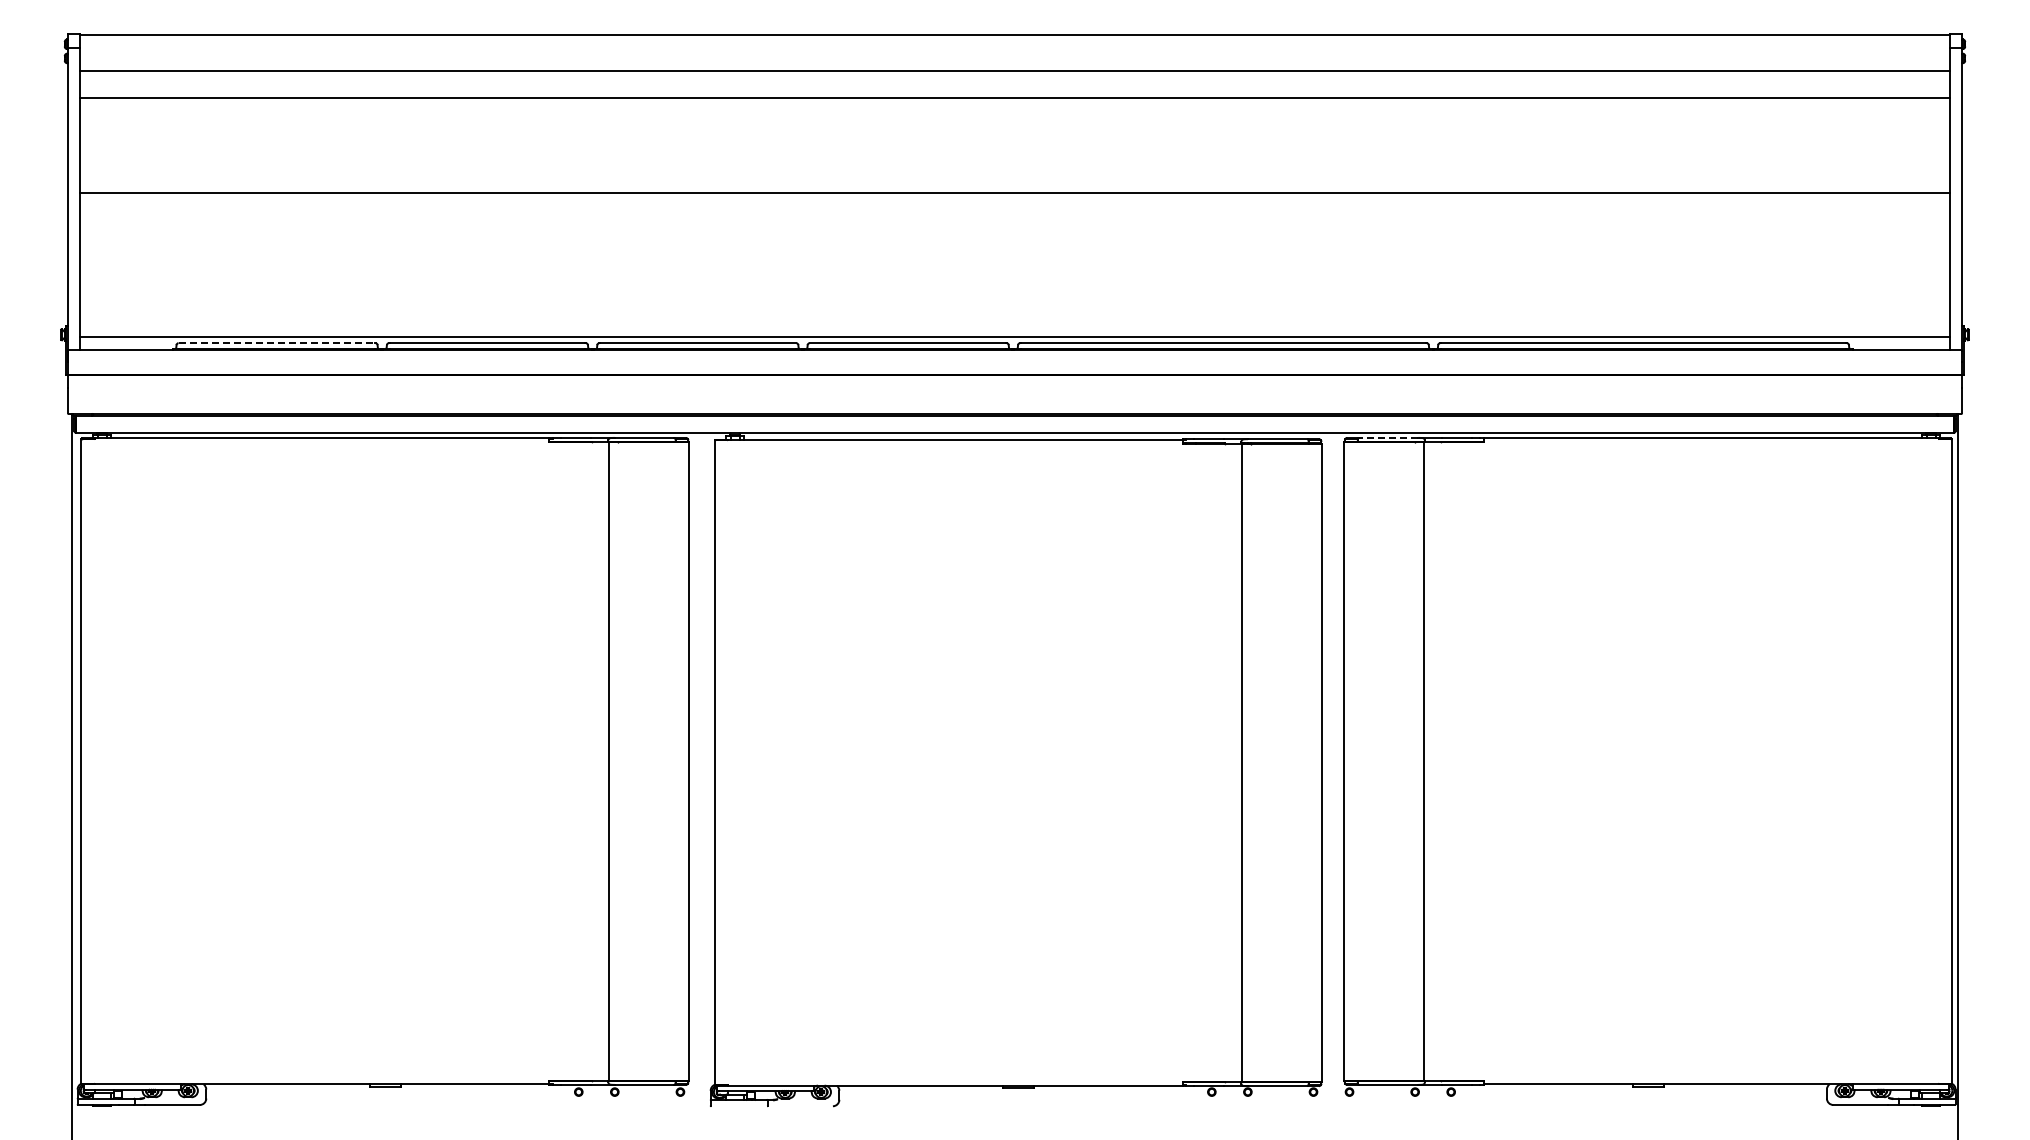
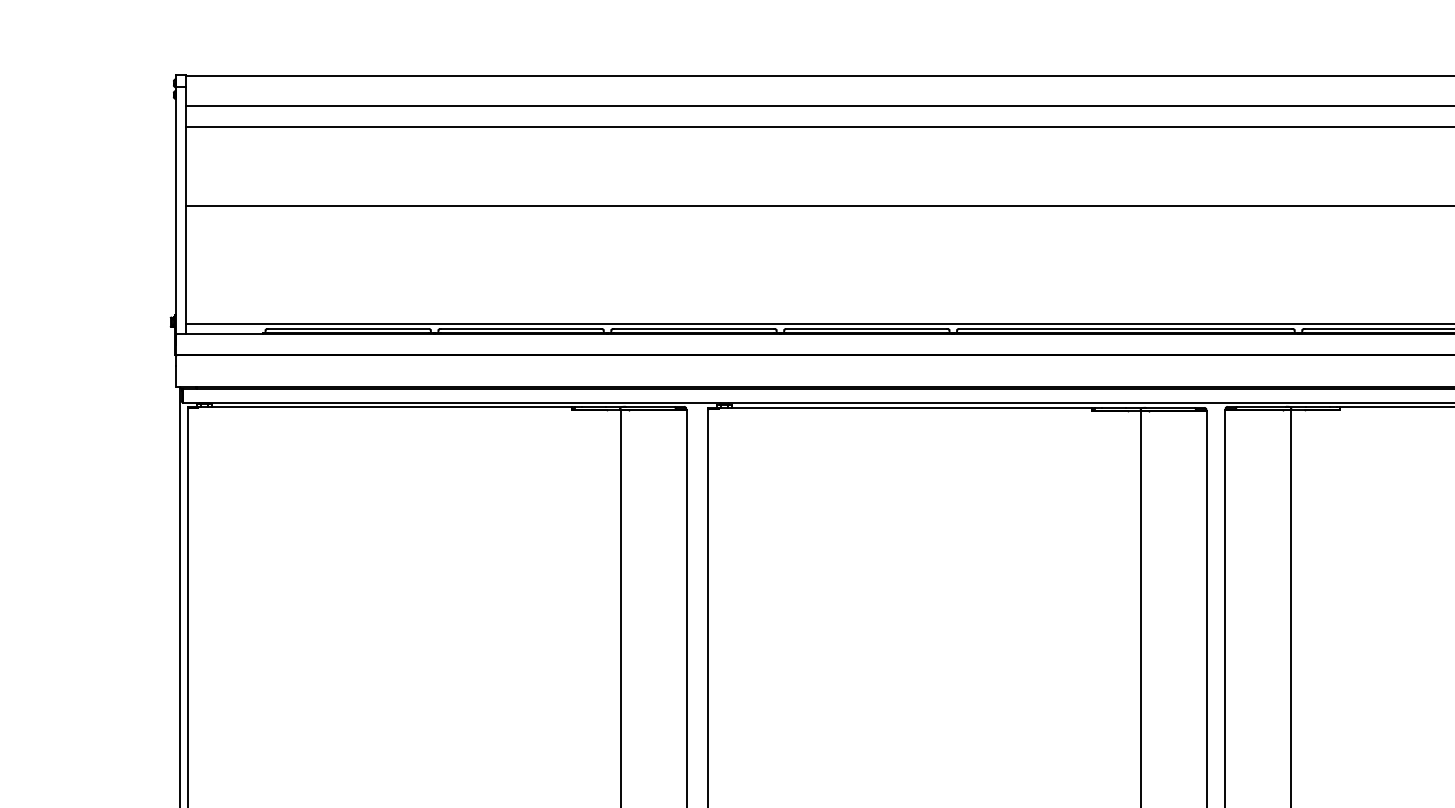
line: (277, 343) -> (348, 329), dashed -> solid
line: (1388, 437) -> (1261, 406), dashed -> solid

